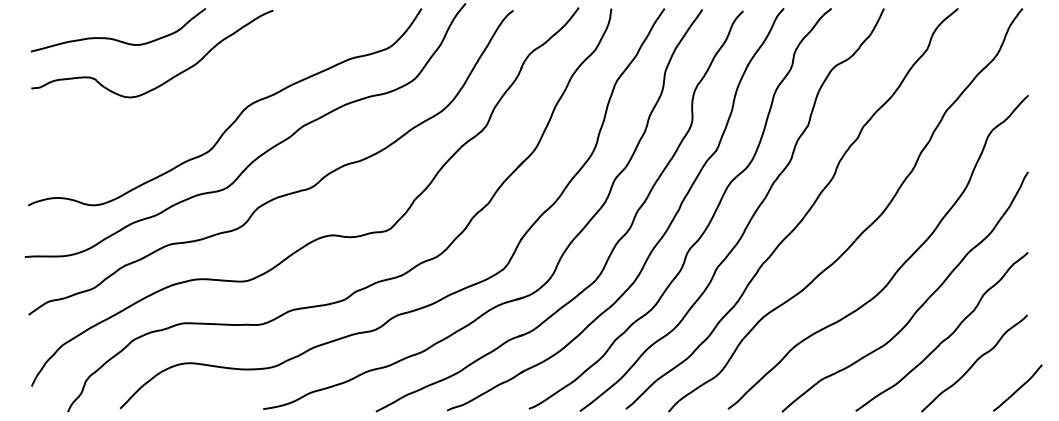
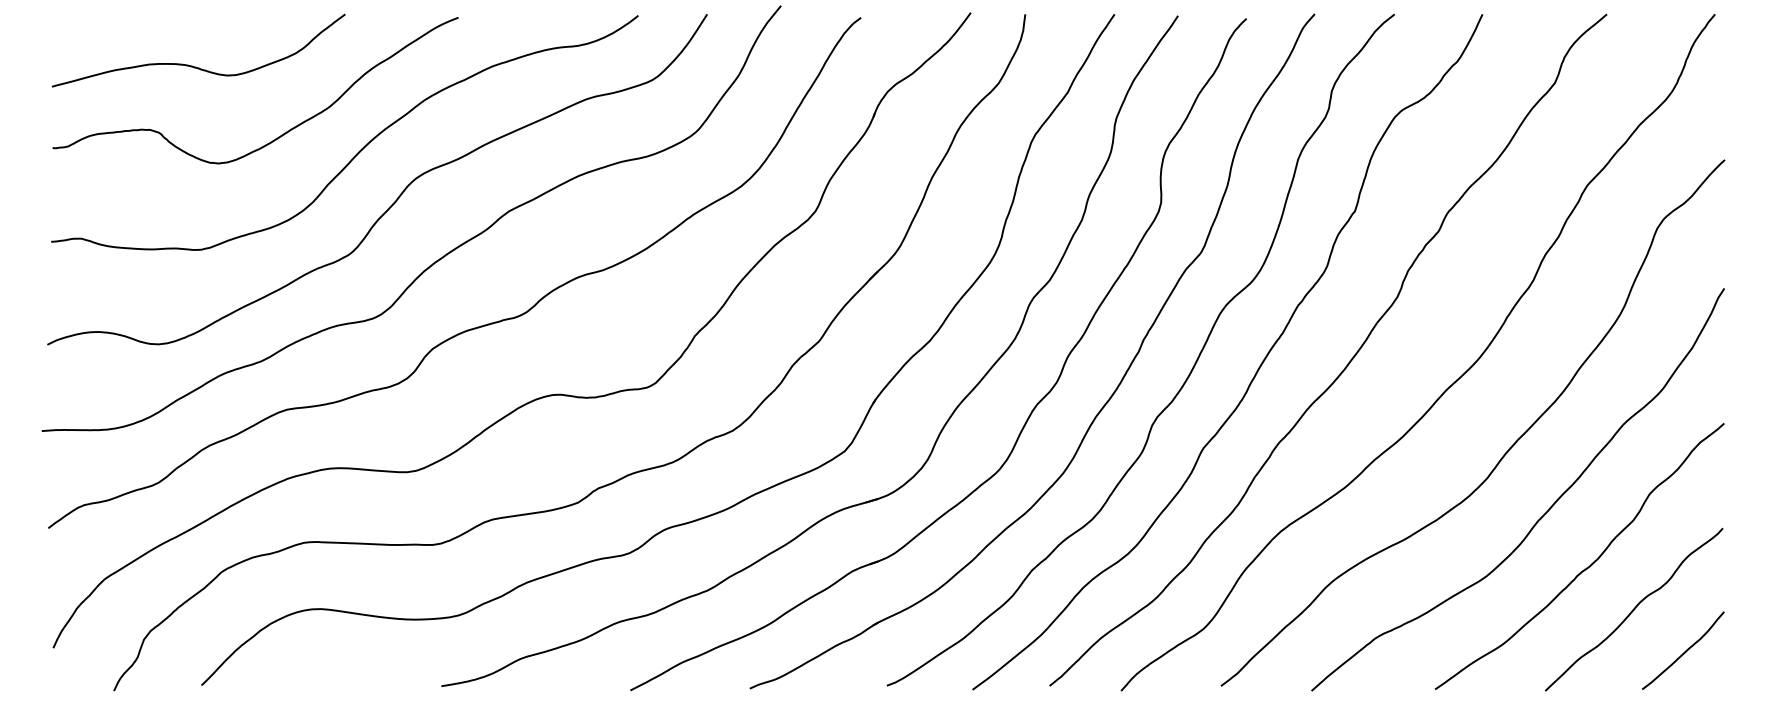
curve: (215, 88) -> (361, 148), added
curve: (1017, 388) -> (1682, 651), moved

